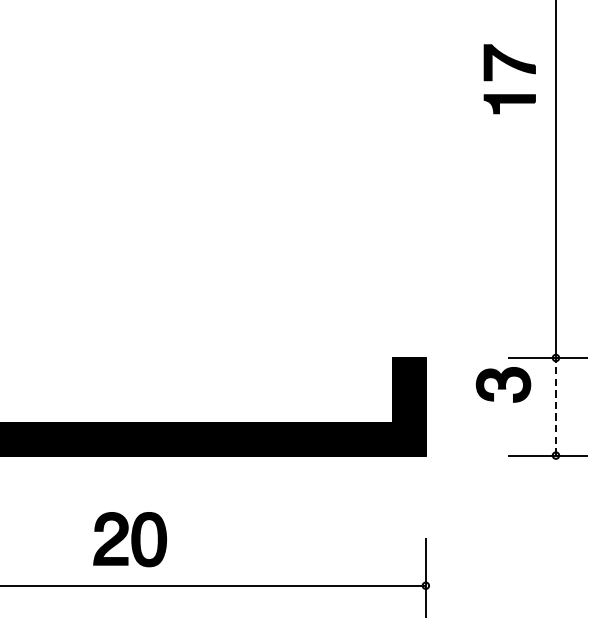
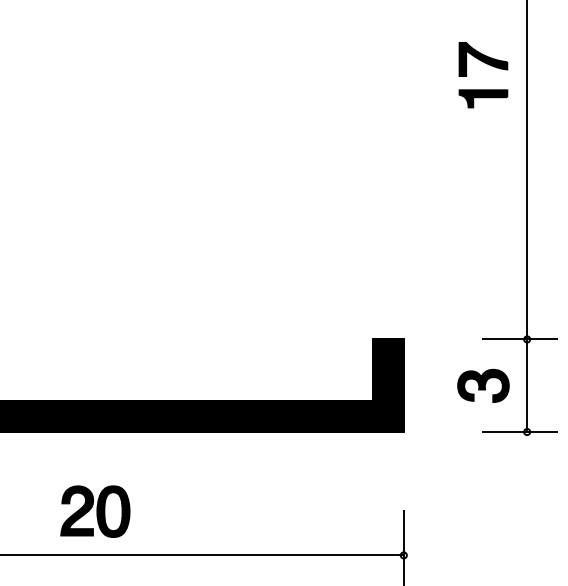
part: (503, 384) -> (483, 385), moved
line: (556, 406) -> (527, 385), dashed -> solid
part: (130, 539) -> (95, 511), moved

